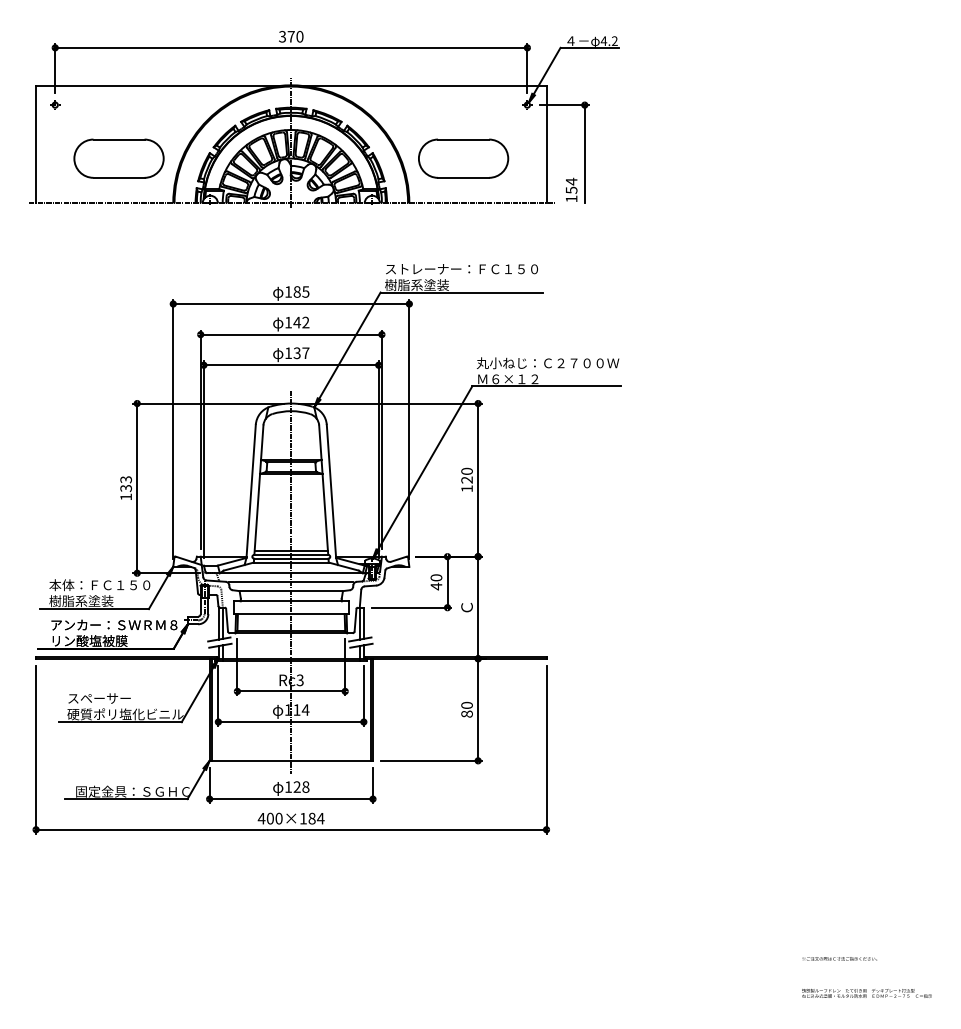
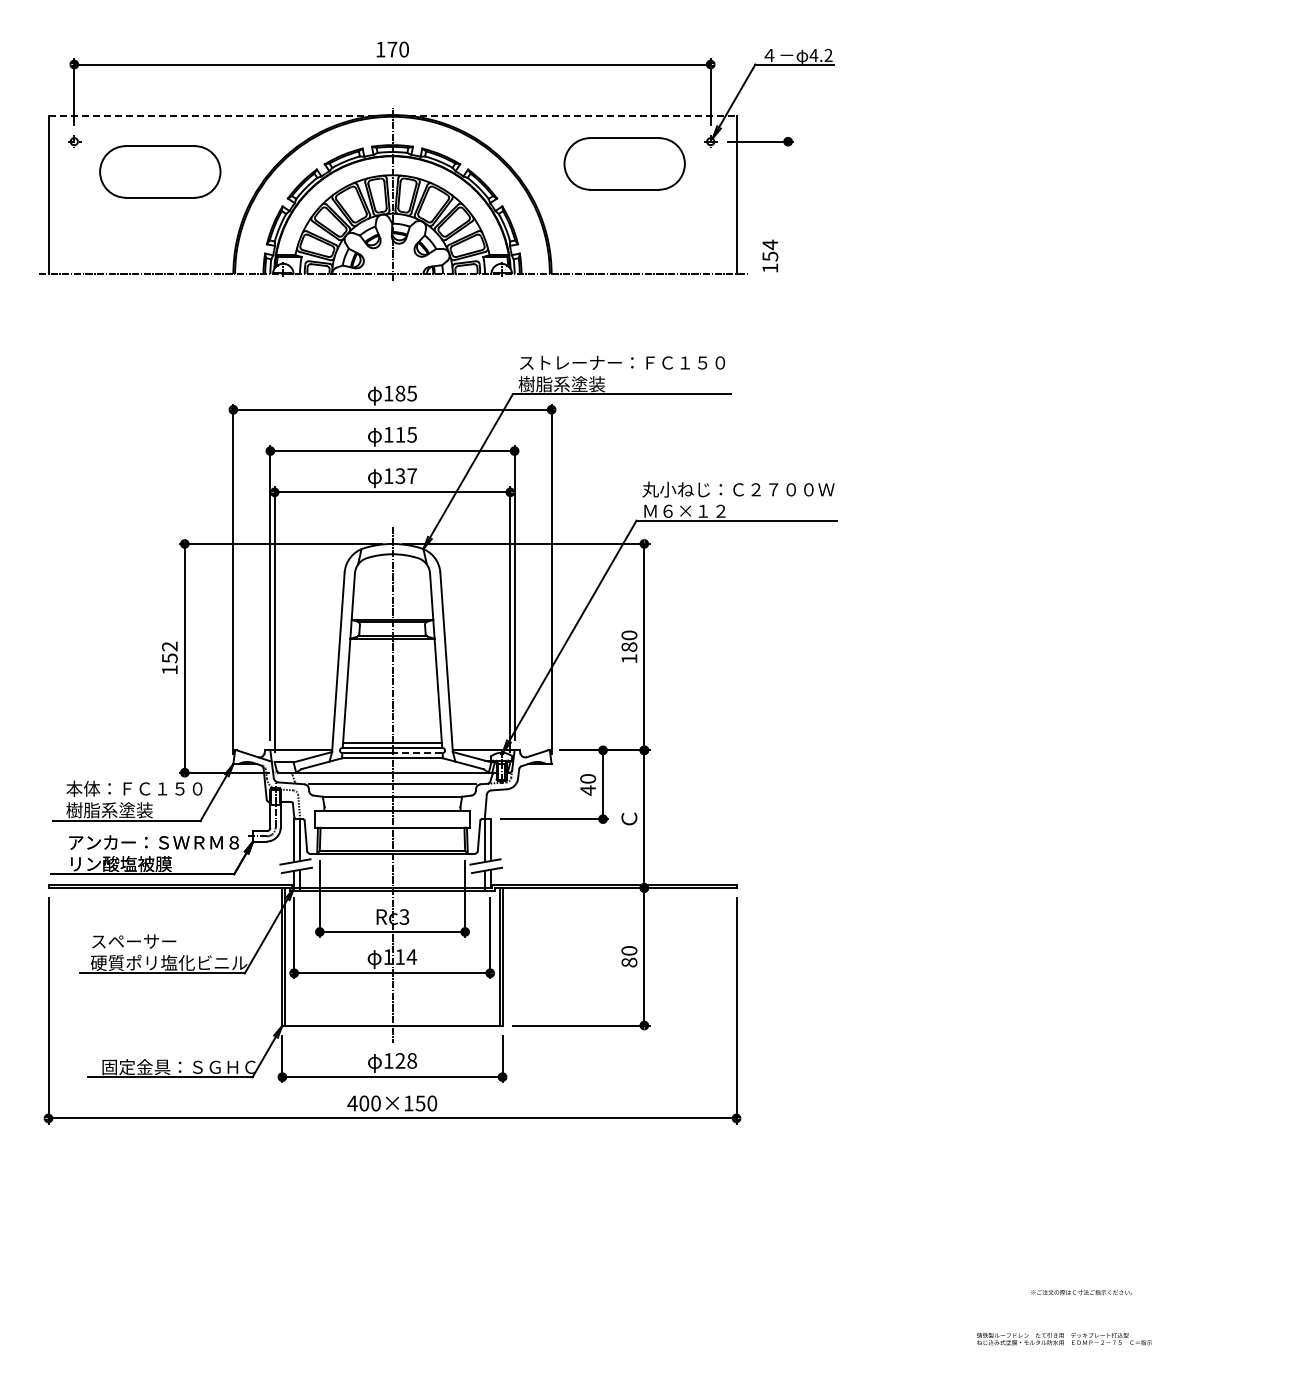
text: (282, 36) -> (380, 49), 370 -> 170
line: (157, 85) -> (212, 115), solid -> dashed
line: (424, 85) -> (572, 115), solid -> dashed
line: (585, 153) -> (788, 207), removed
part: (119, 158) -> (160, 171), moved
part: (463, 158) -> (624, 163), moved
text: (300, 322) -> (405, 434), 142 -> 115
text: (467, 479) -> (629, 646), 120 -> 180
text: (125, 483) -> (169, 651), 133 -> 152
line: (309, 559) -> (417, 753), solid -> dashed
text: (316, 818) -> (426, 1103), 400×184 -> 400×150
text: (839, 958) -> (1081, 1292), moved
text: (866, 993) -> (1063, 1339), moved

